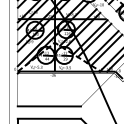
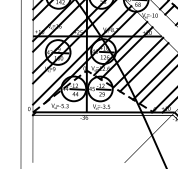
line: (48, 106) -> (77, 162), removed

